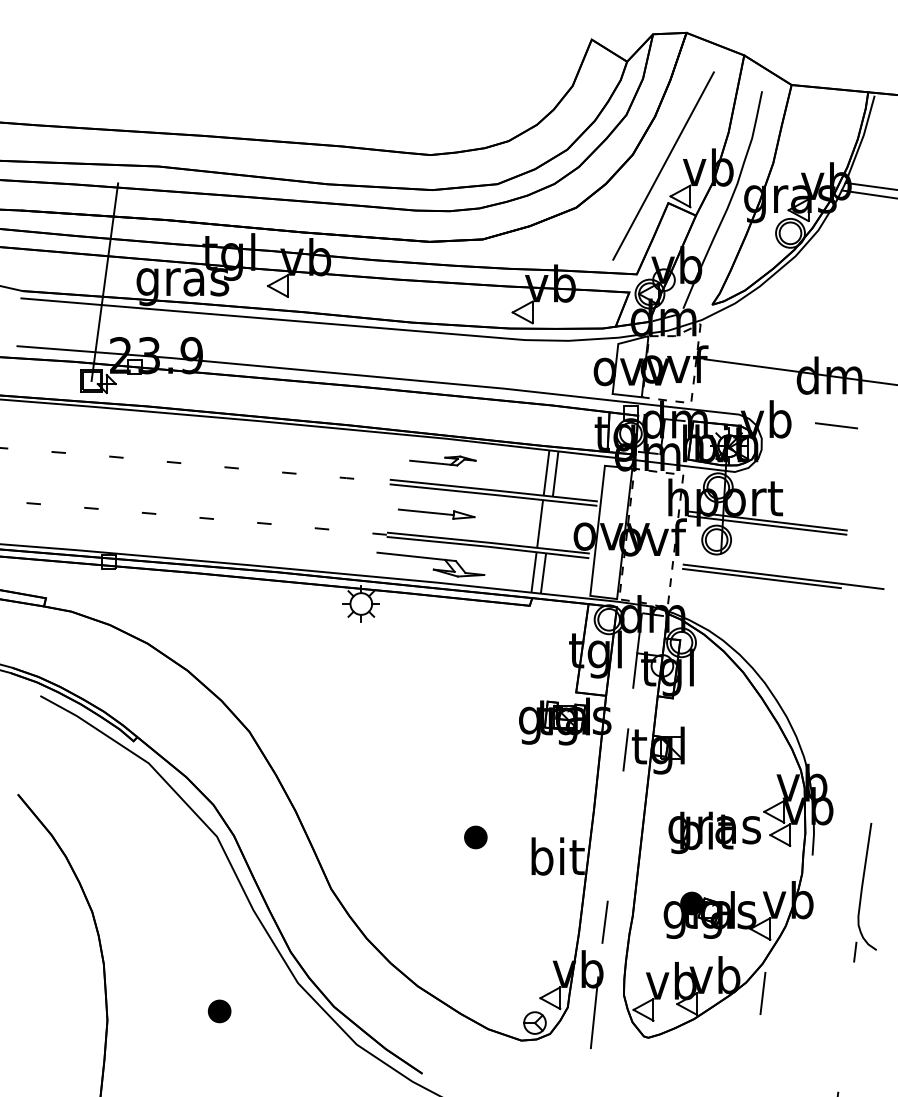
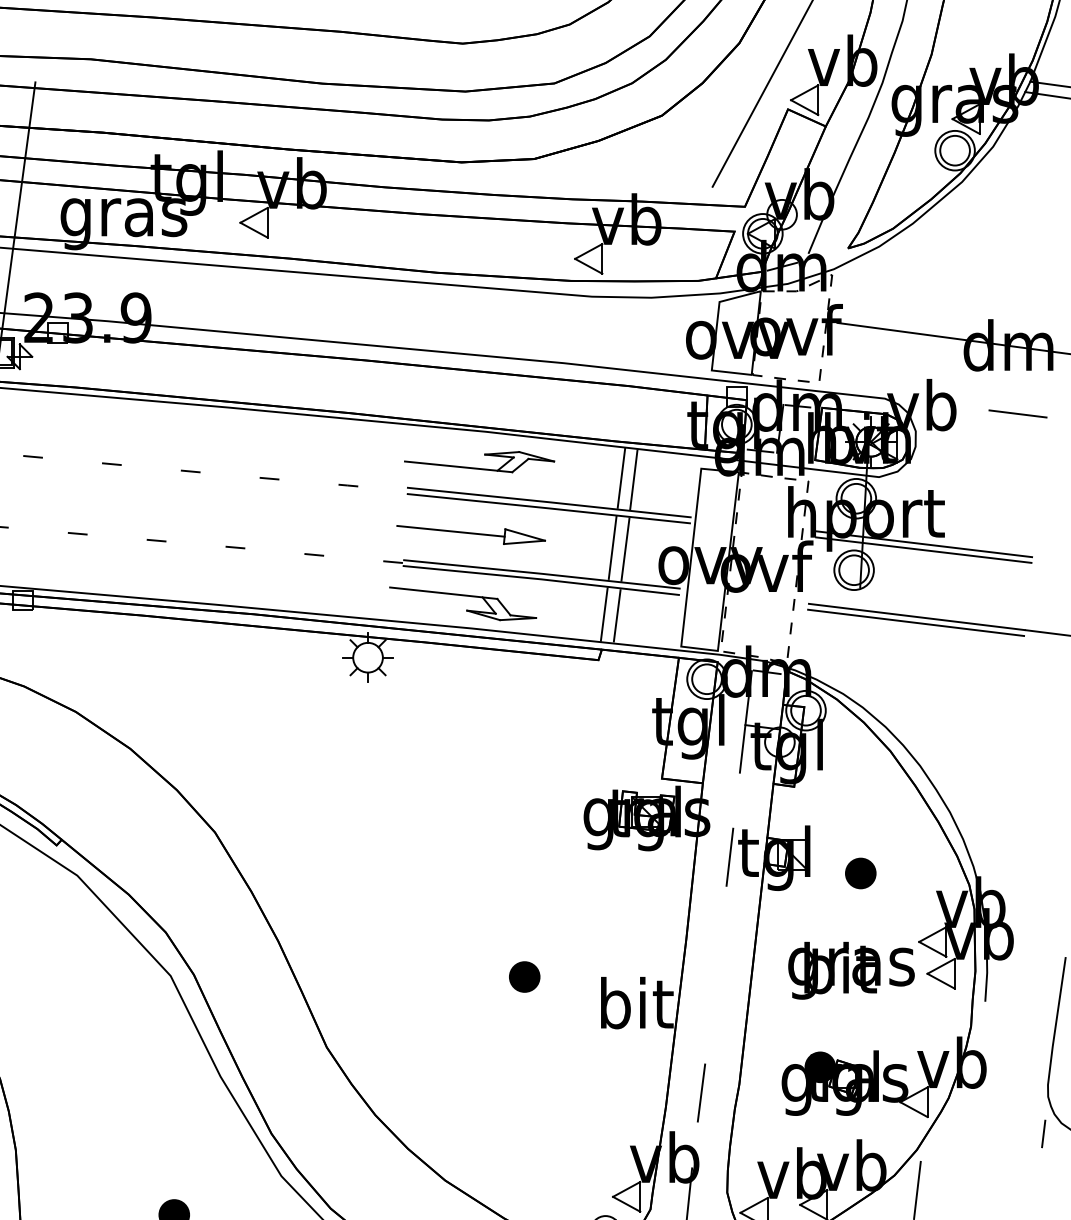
part: (442, 460) -> (479, 461), size x1.67
part: (436, 513) -> (470, 533), size x1.43
line: (549, 524) -> (625, 548), added
part: (721, 761) -> (860, 873), added

